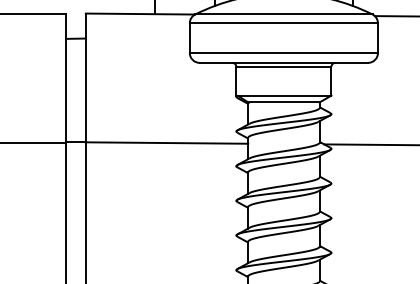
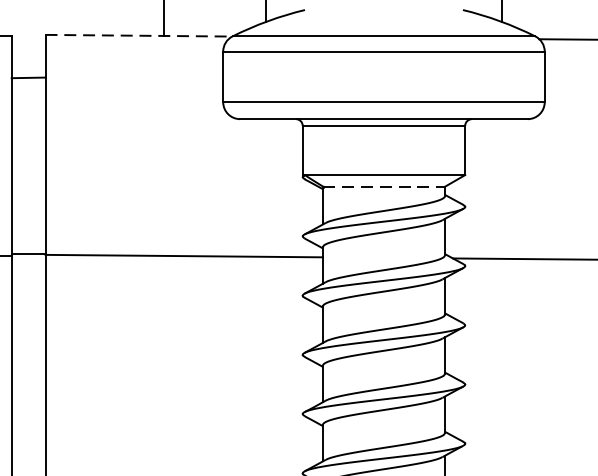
line: (140, 14) -> (138, 36), solid -> dashed
line: (284, 102) -> (385, 186), solid -> dashed

